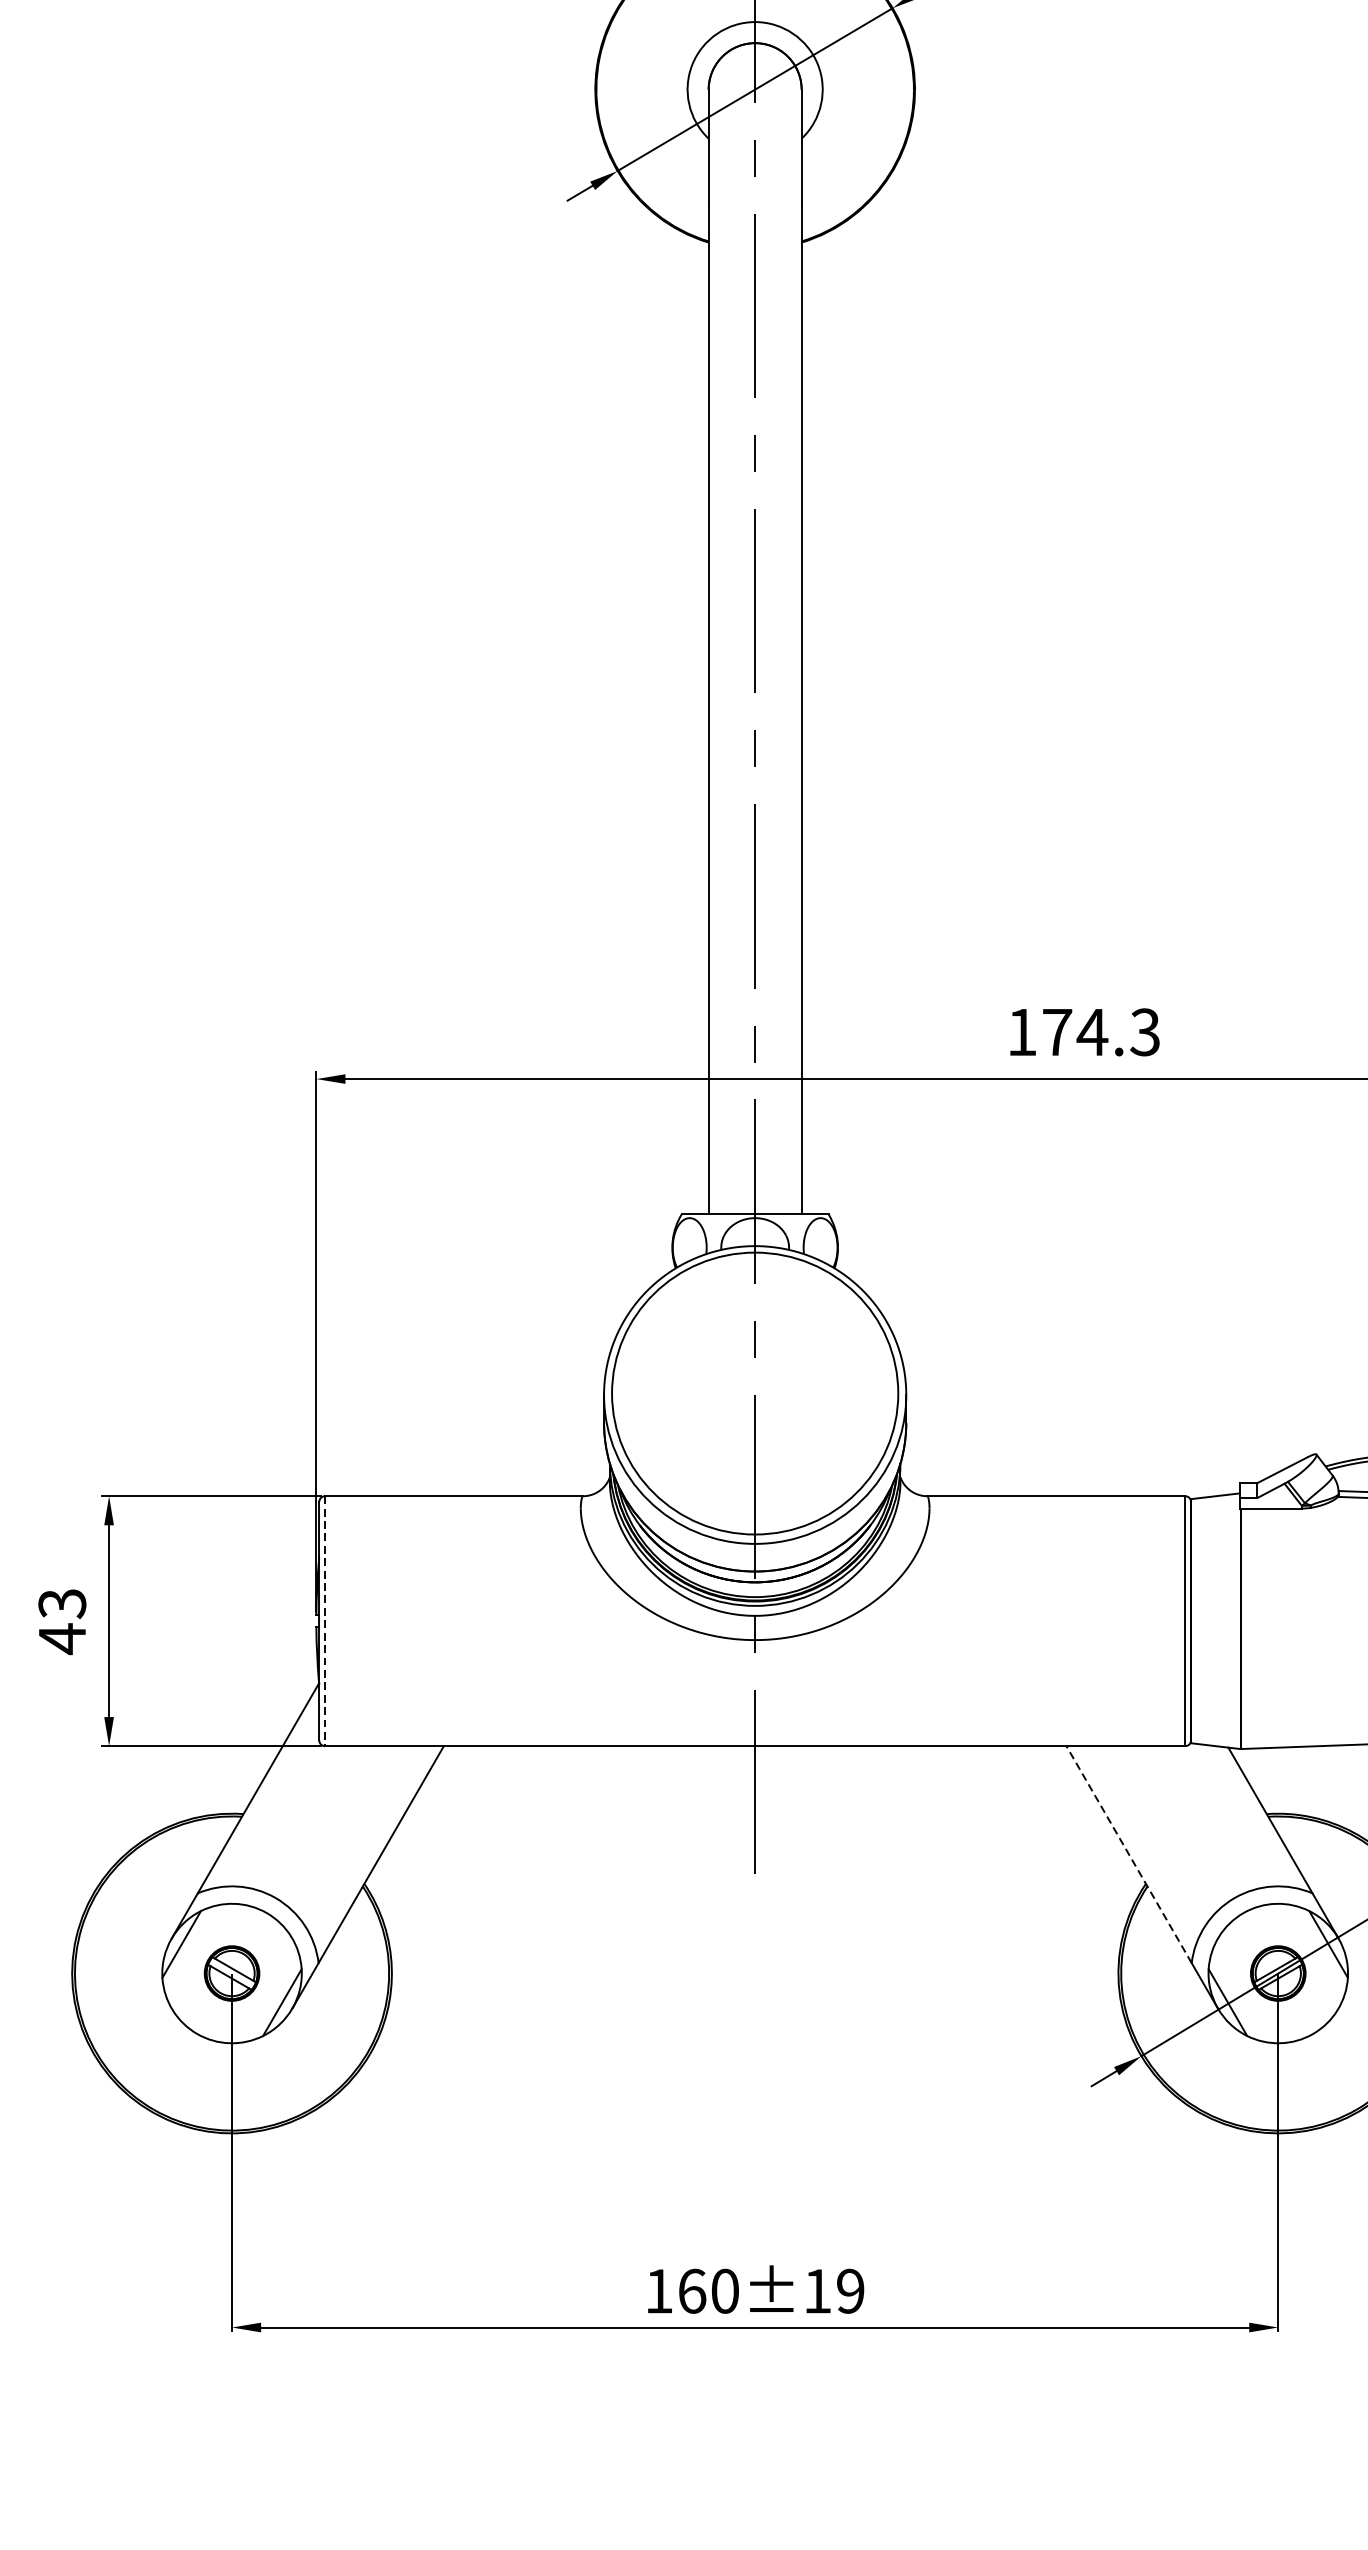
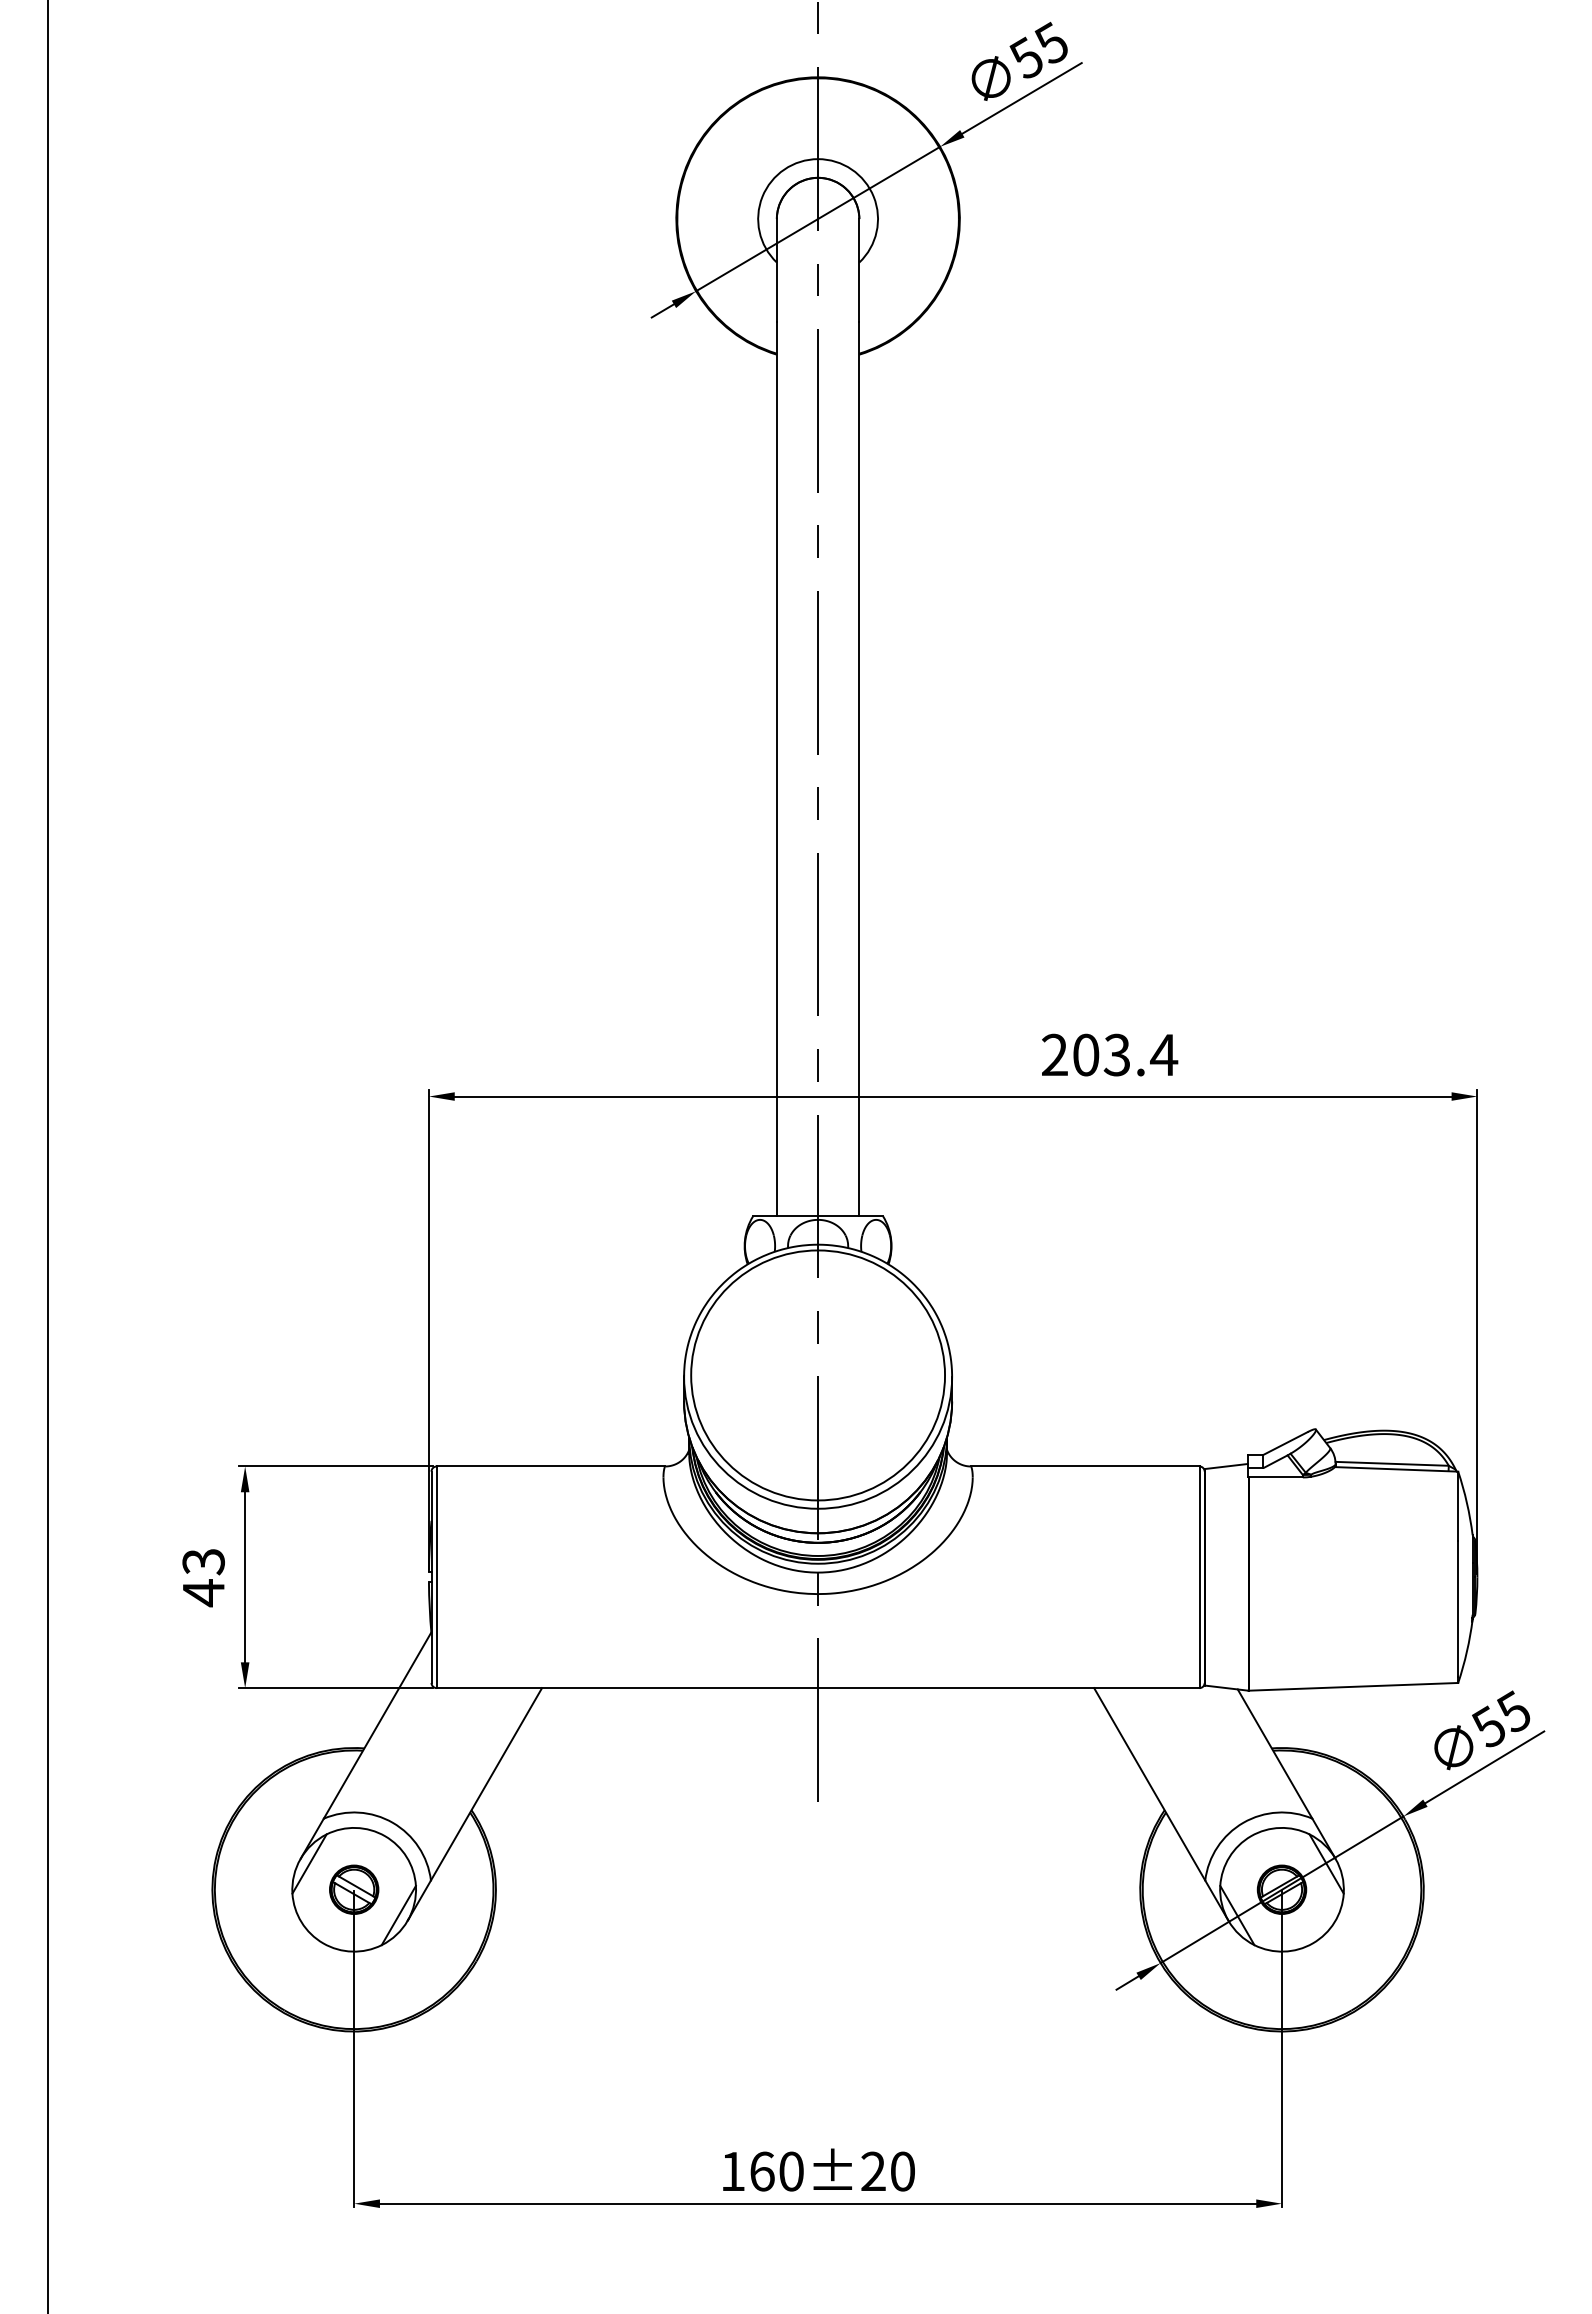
text: (1084, 1031) -> (1110, 1054), 174.3 -> 203.4
line: (324, 1621) -> (436, 1577), dashed -> solid
line: (1128, 1853) -> (1149, 1783), dashed -> solid
text: (833, 2291) -> (887, 2171), 160±19 -> 160±20

